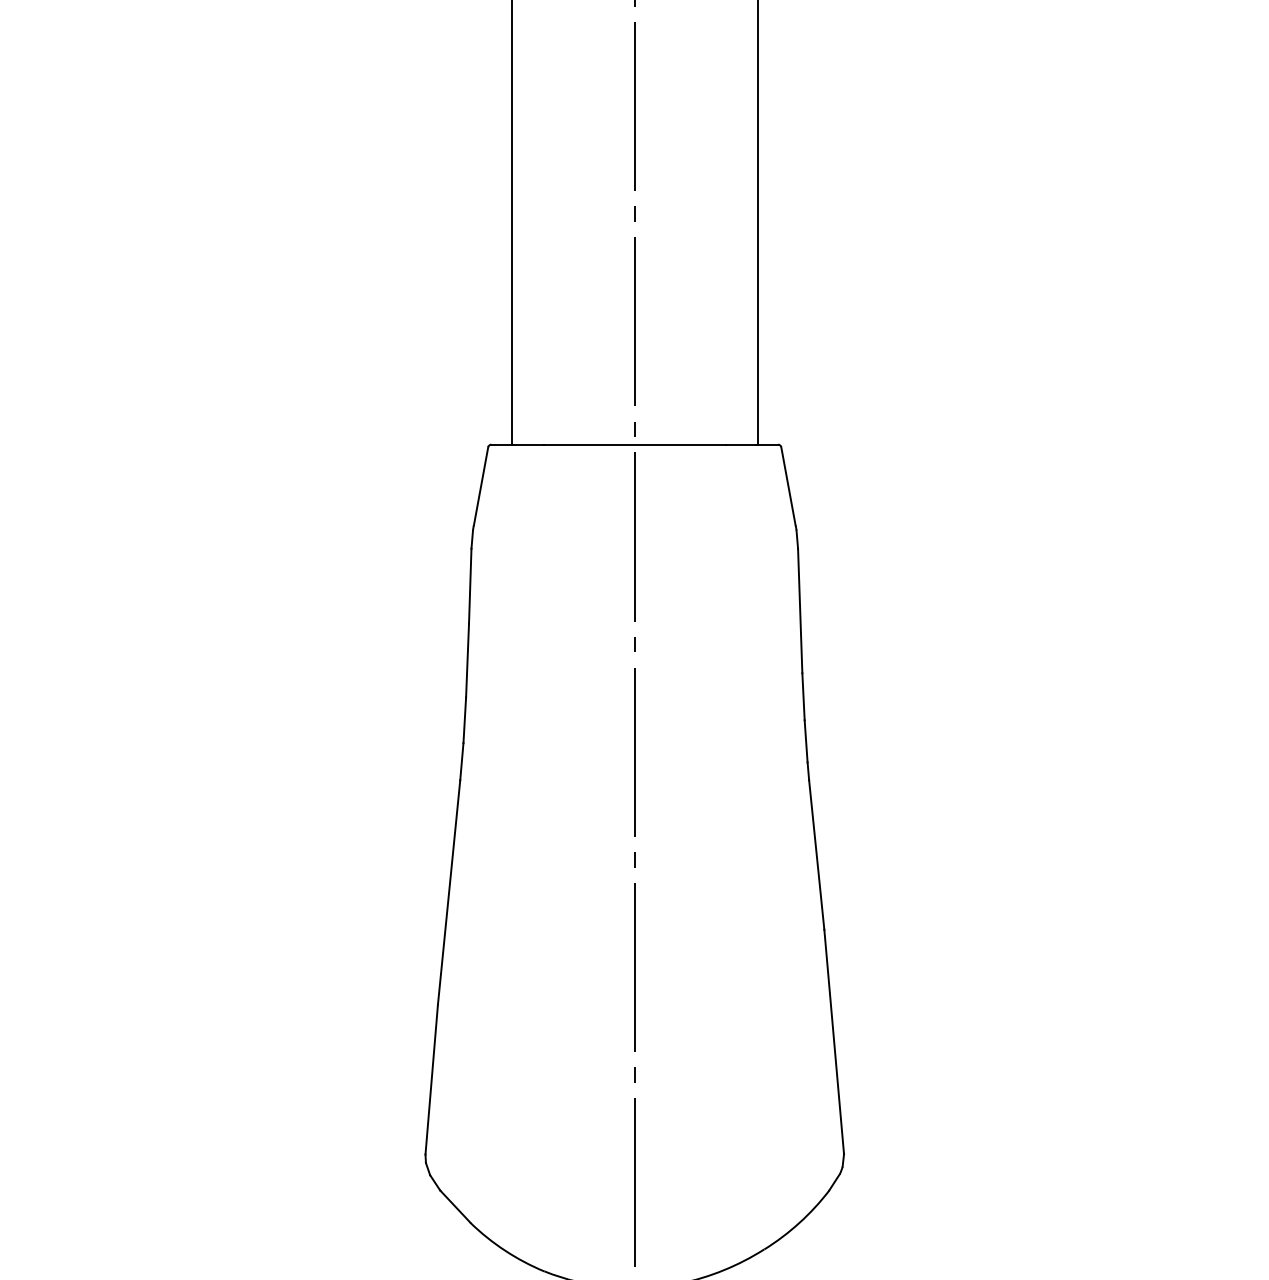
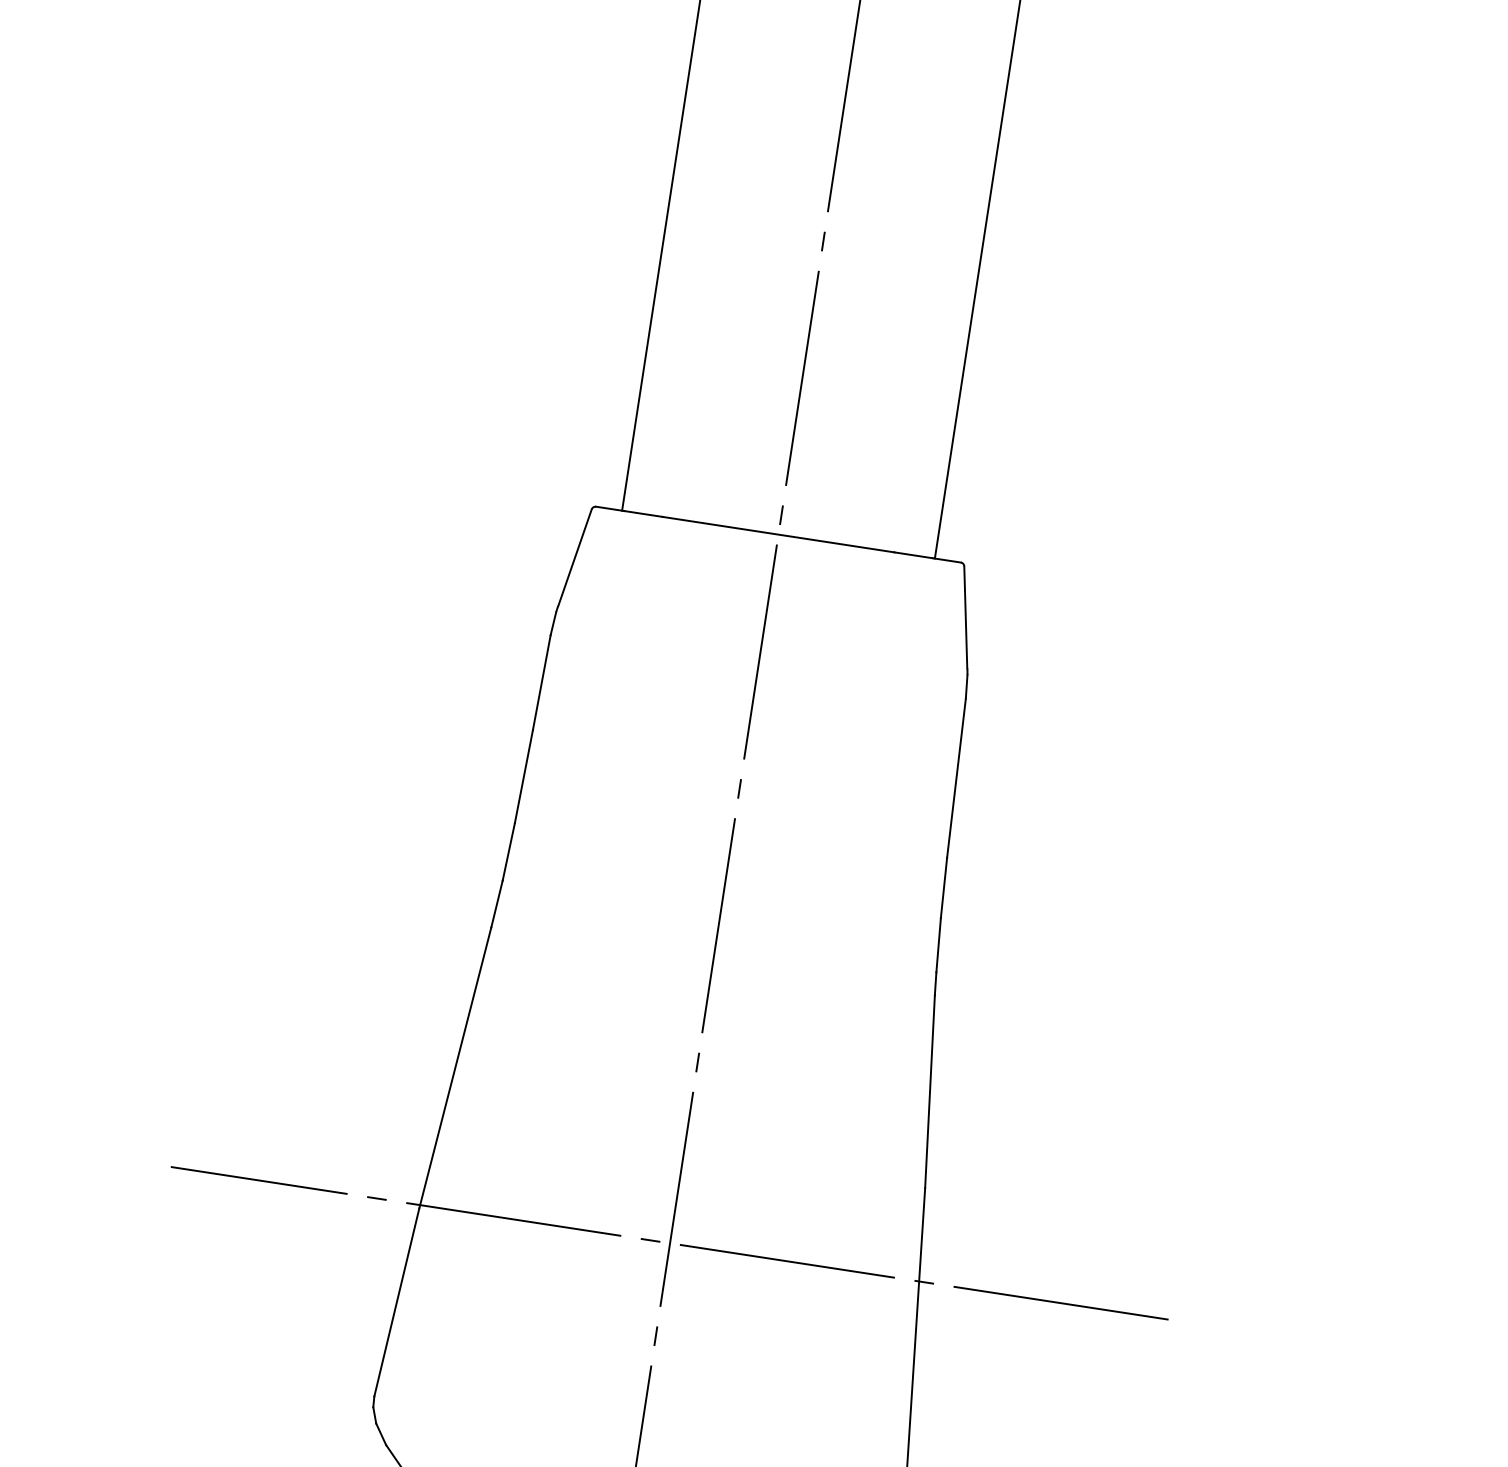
line: (634, 1002) -> (669, 1243), added

